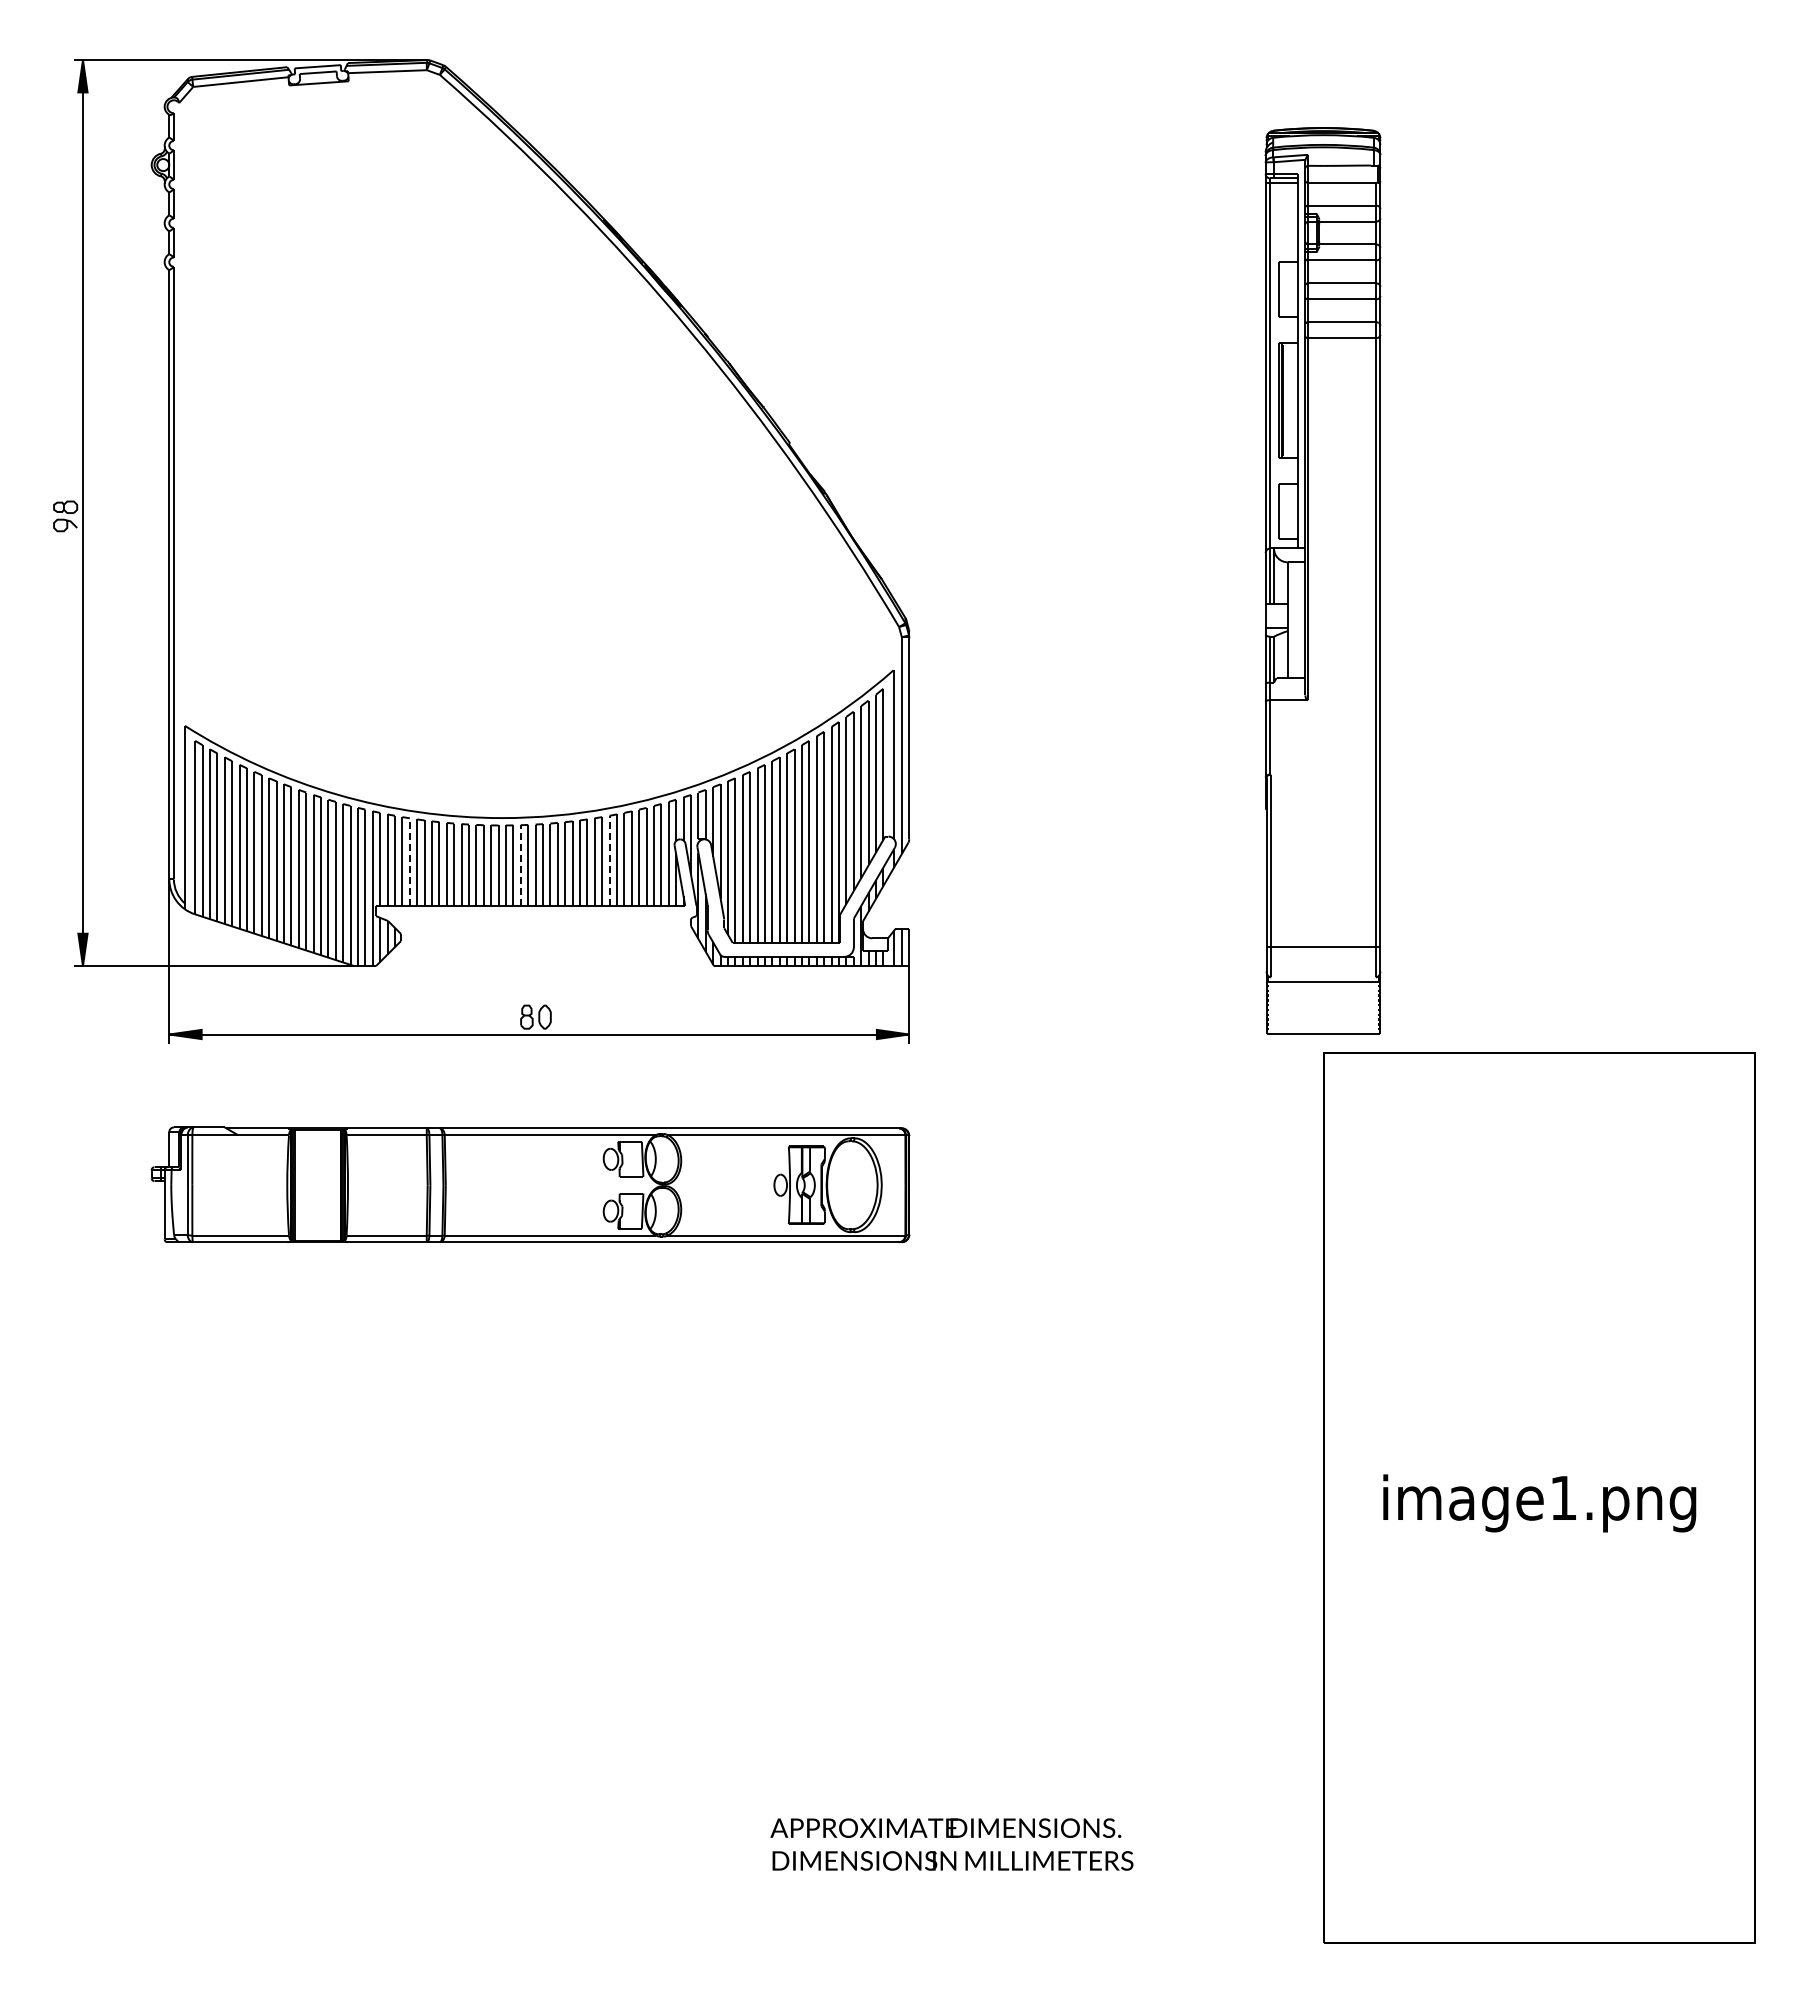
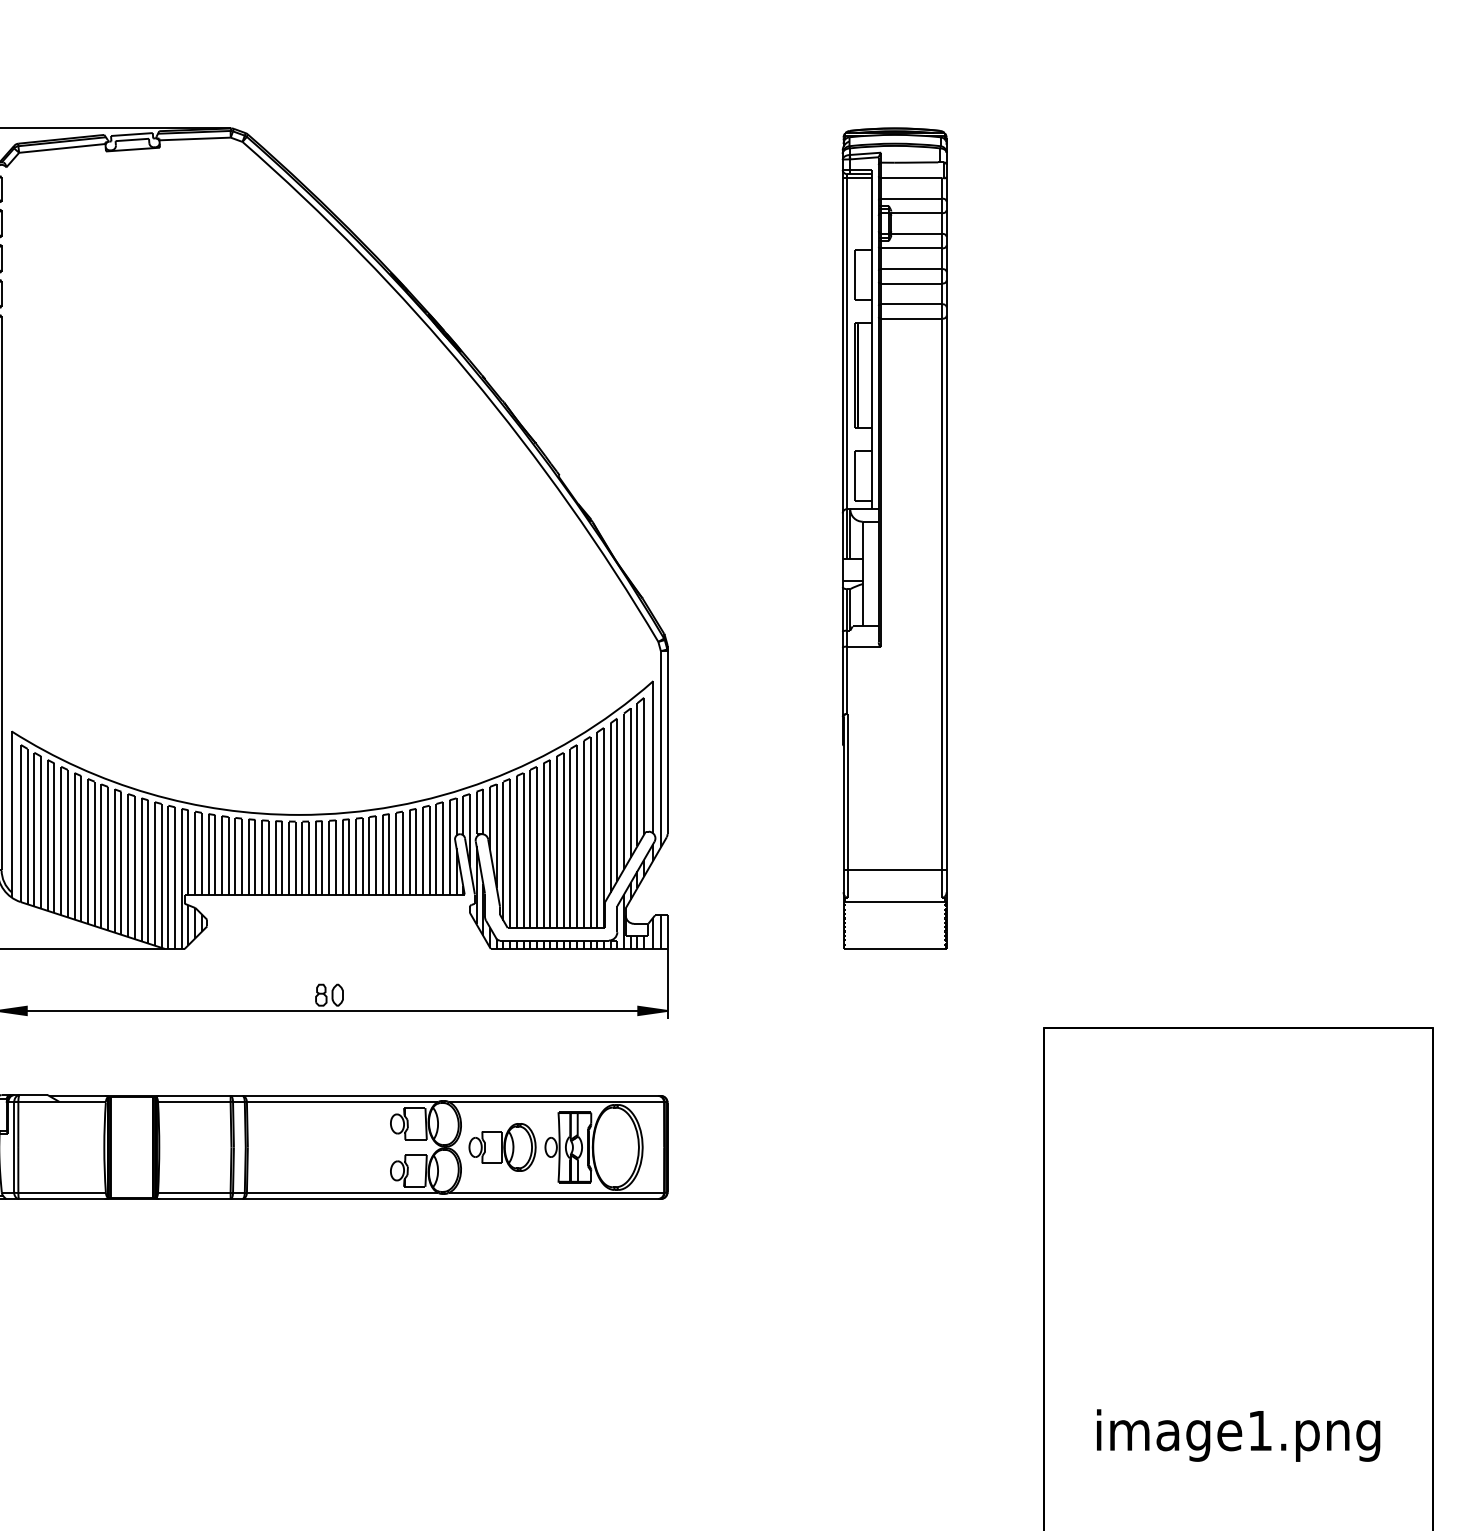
part: (1322, 580) -> (894, 538), moved
line: (609, 860) -> (396, 853), dashed -> solid
line: (409, 862) -> (214, 855), dashed -> solid
line: (520, 865) -> (315, 857), dashed -> solid
part: (726, 1185) -> (502, 1147), added

